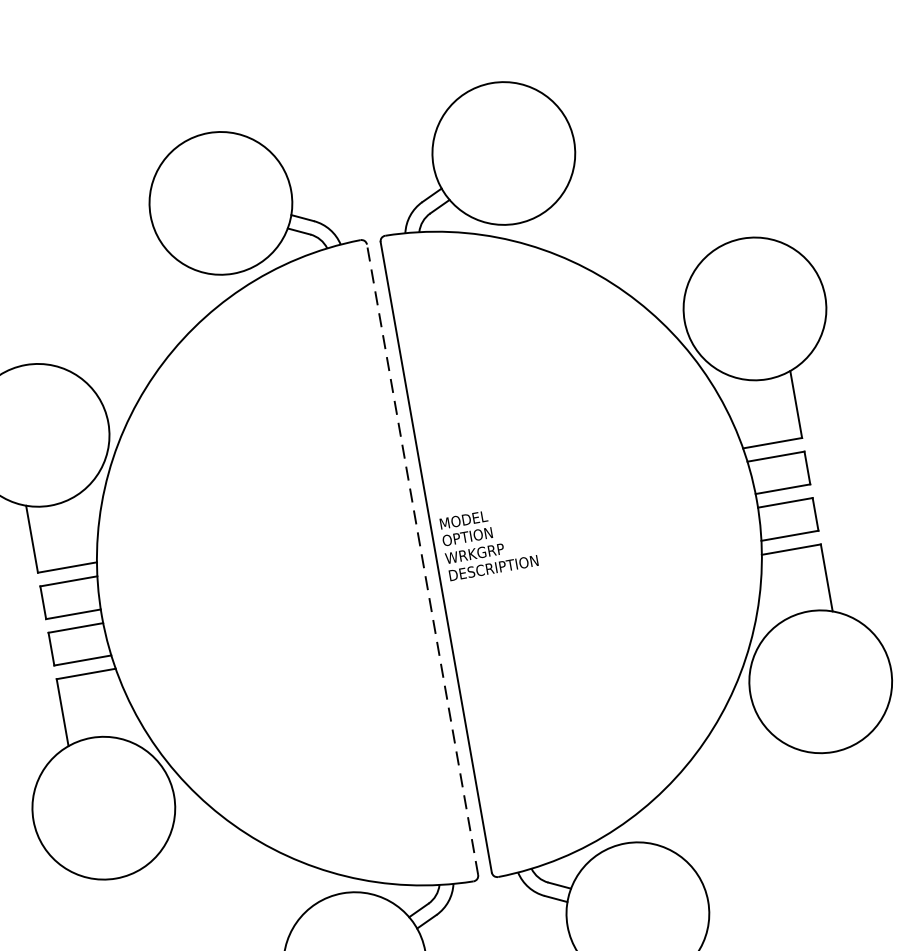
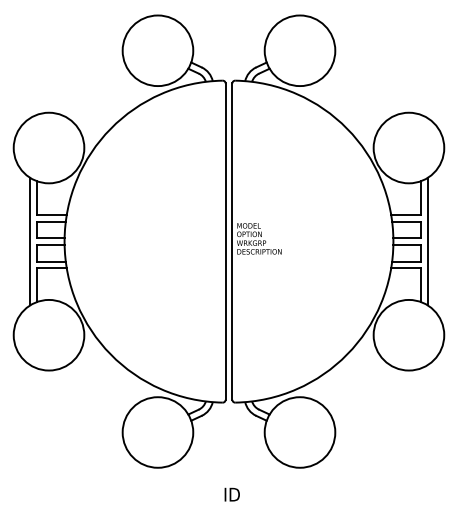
line: (824, 488) -> (427, 241), added
line: (422, 559) -> (225, 241), dashed -> solid
line: (34, 627) -> (30, 241), added

